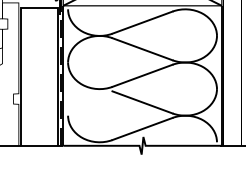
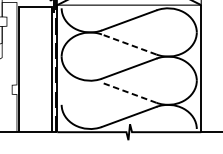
line: (142, 49) -> (129, 44), solid -> dashed
line: (142, 102) -> (129, 92), solid -> dashed

